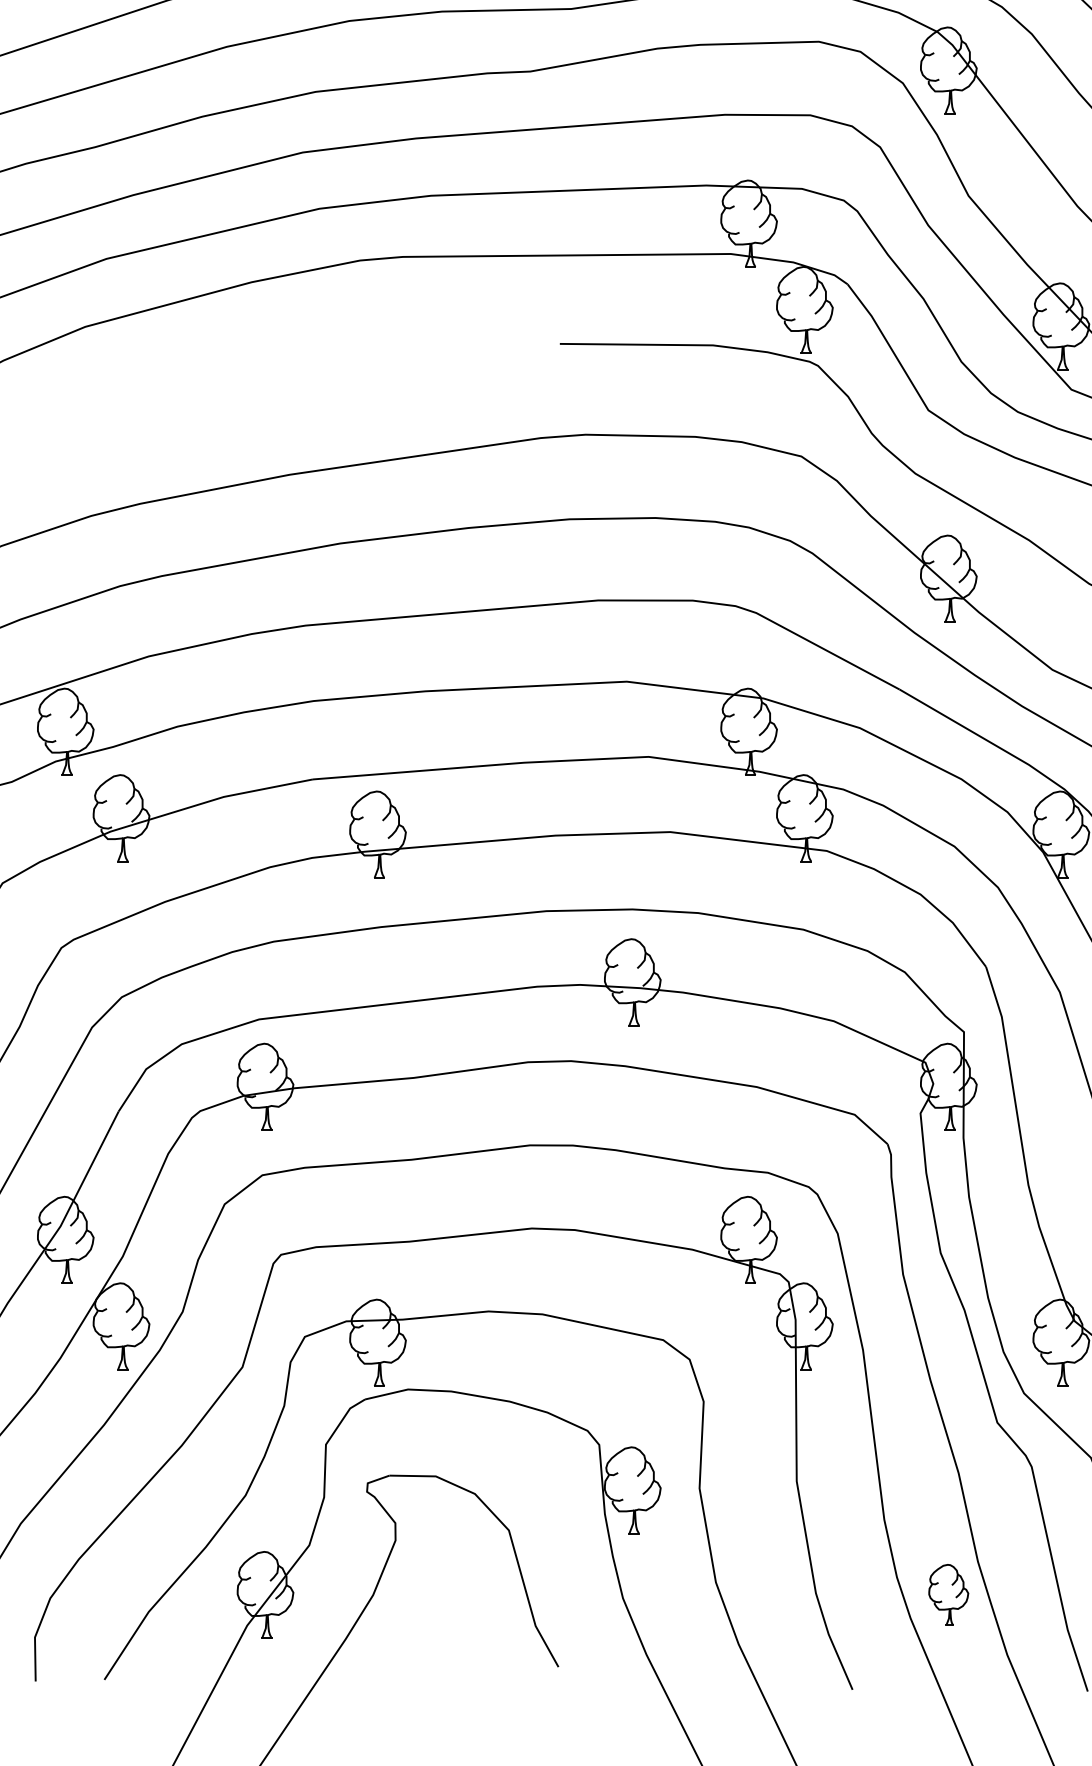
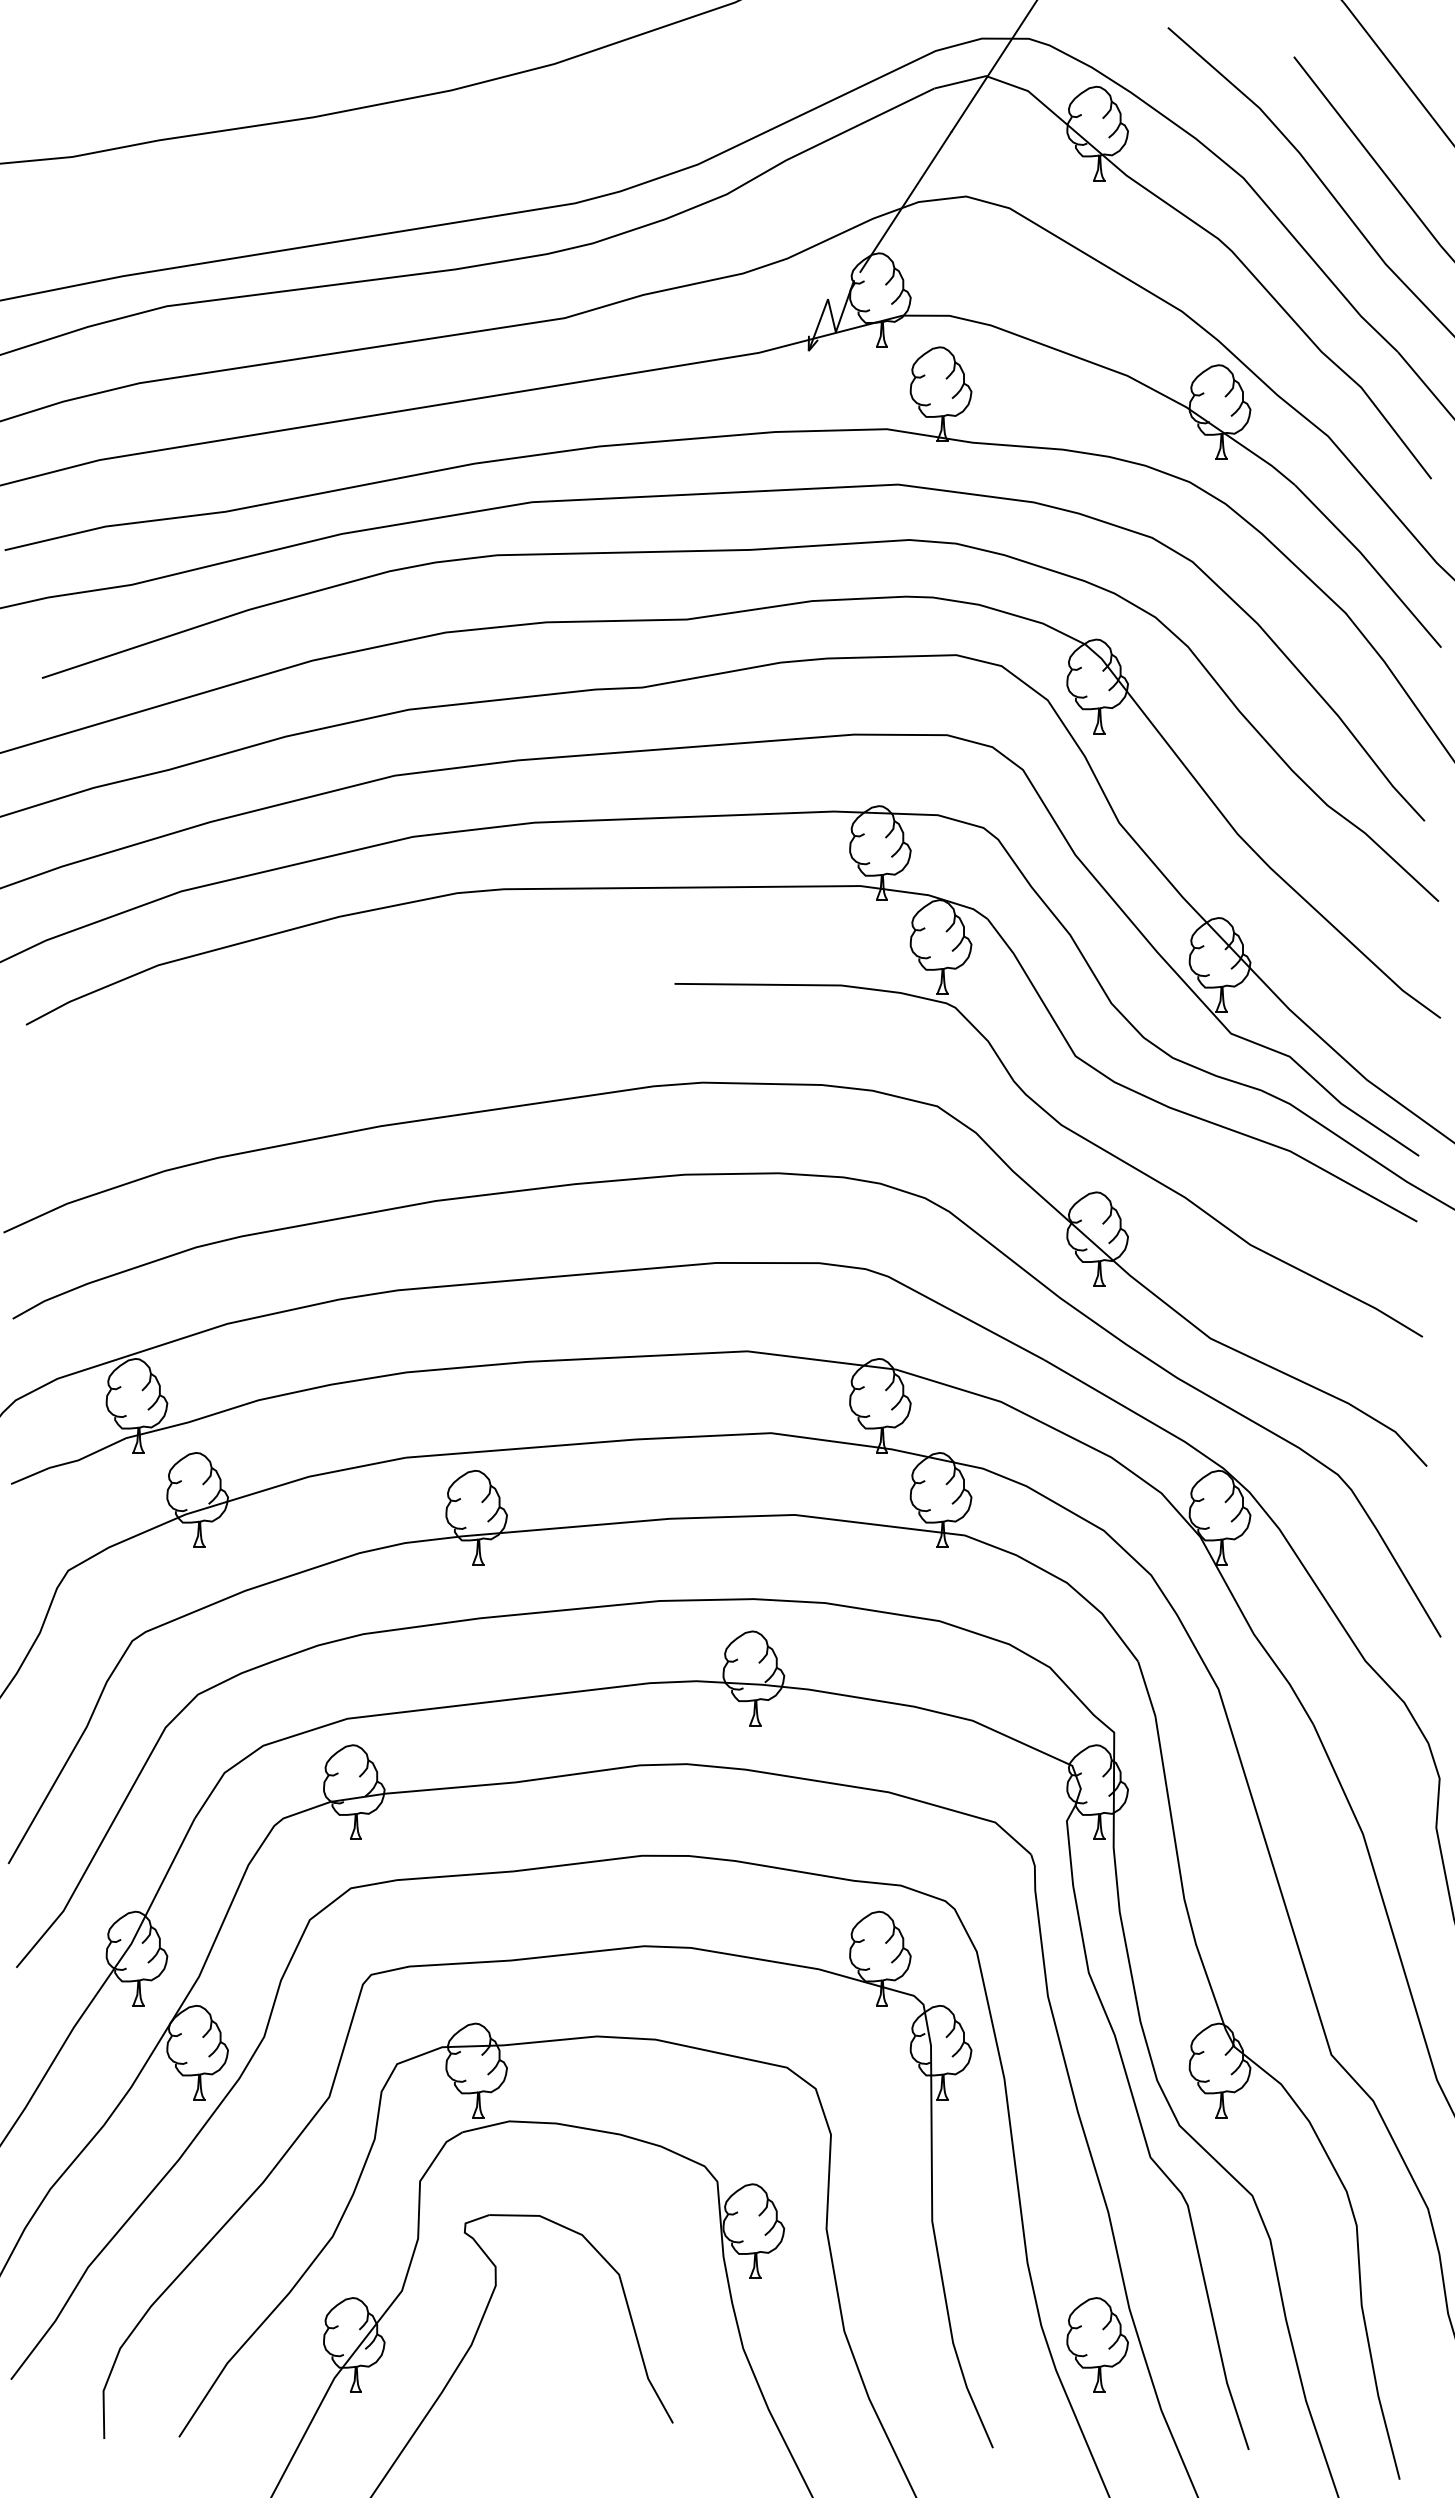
part: (948, 1594) -> (1097, 2344), size x1.43

